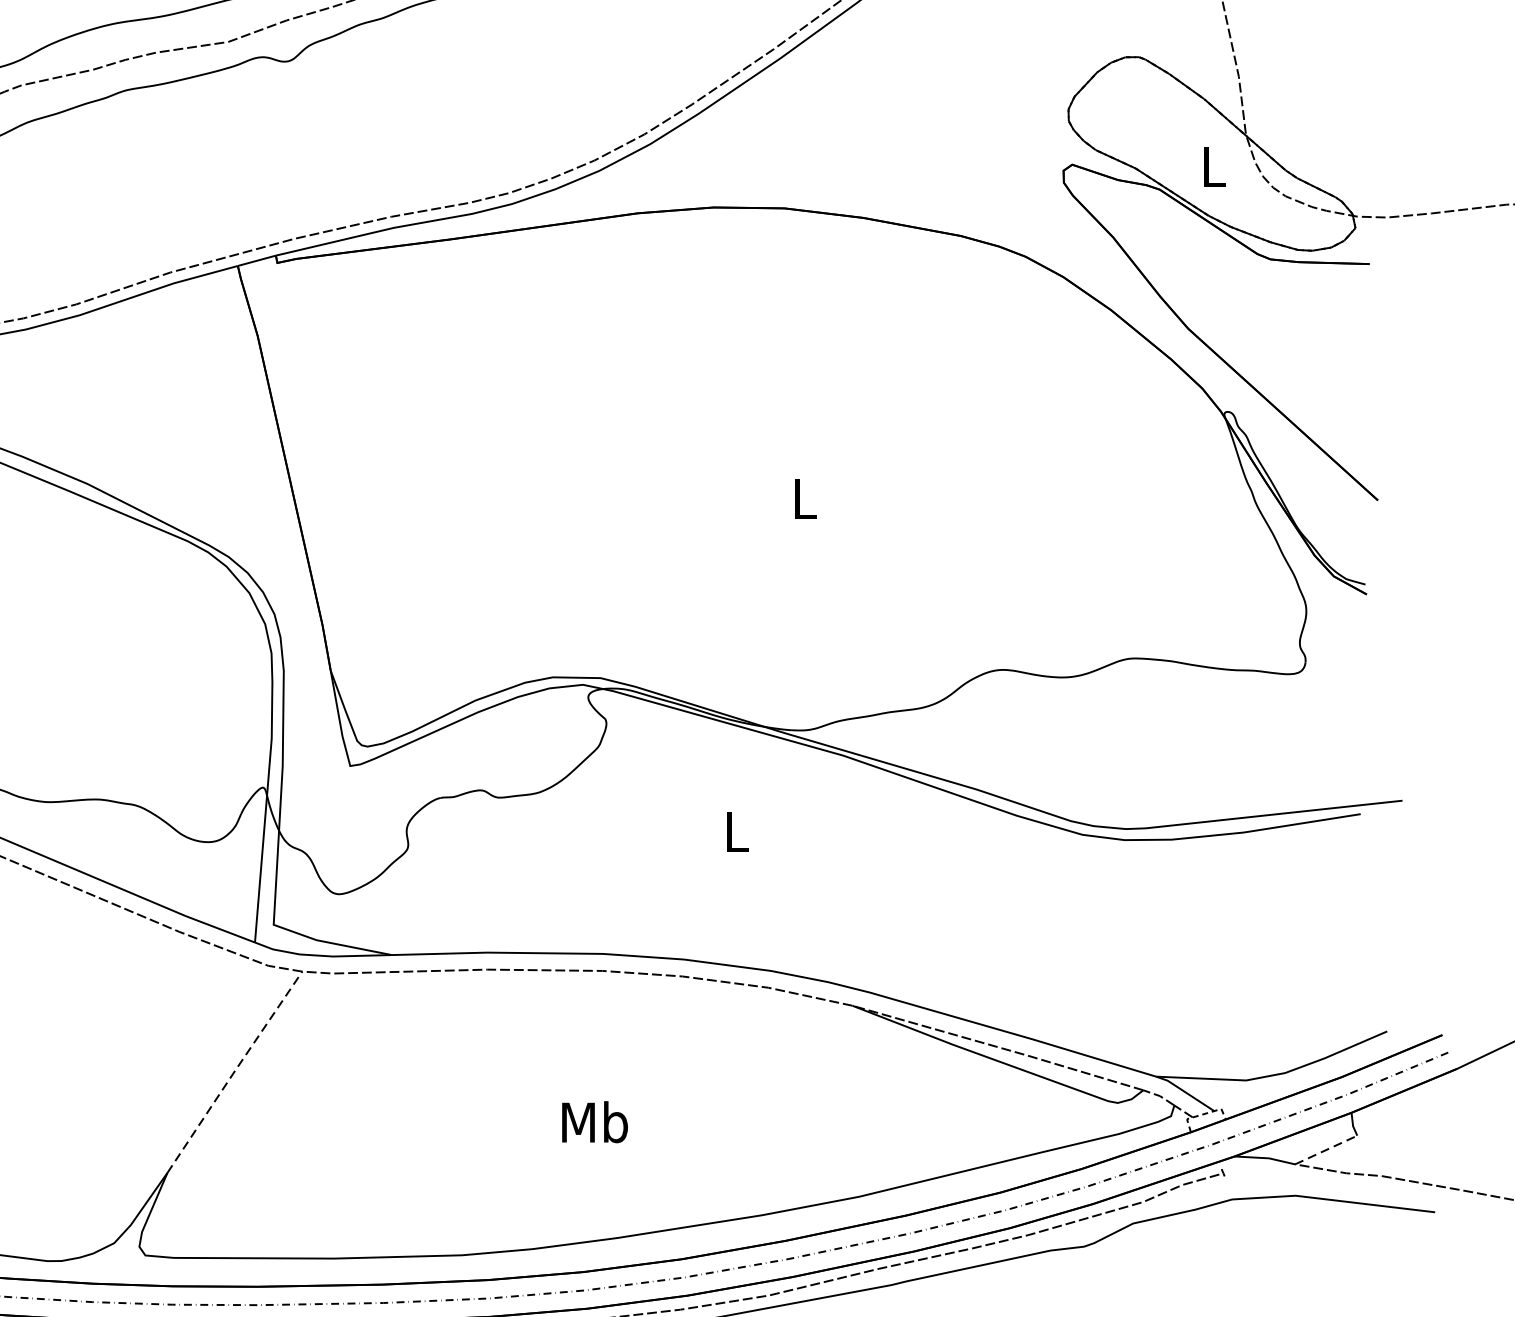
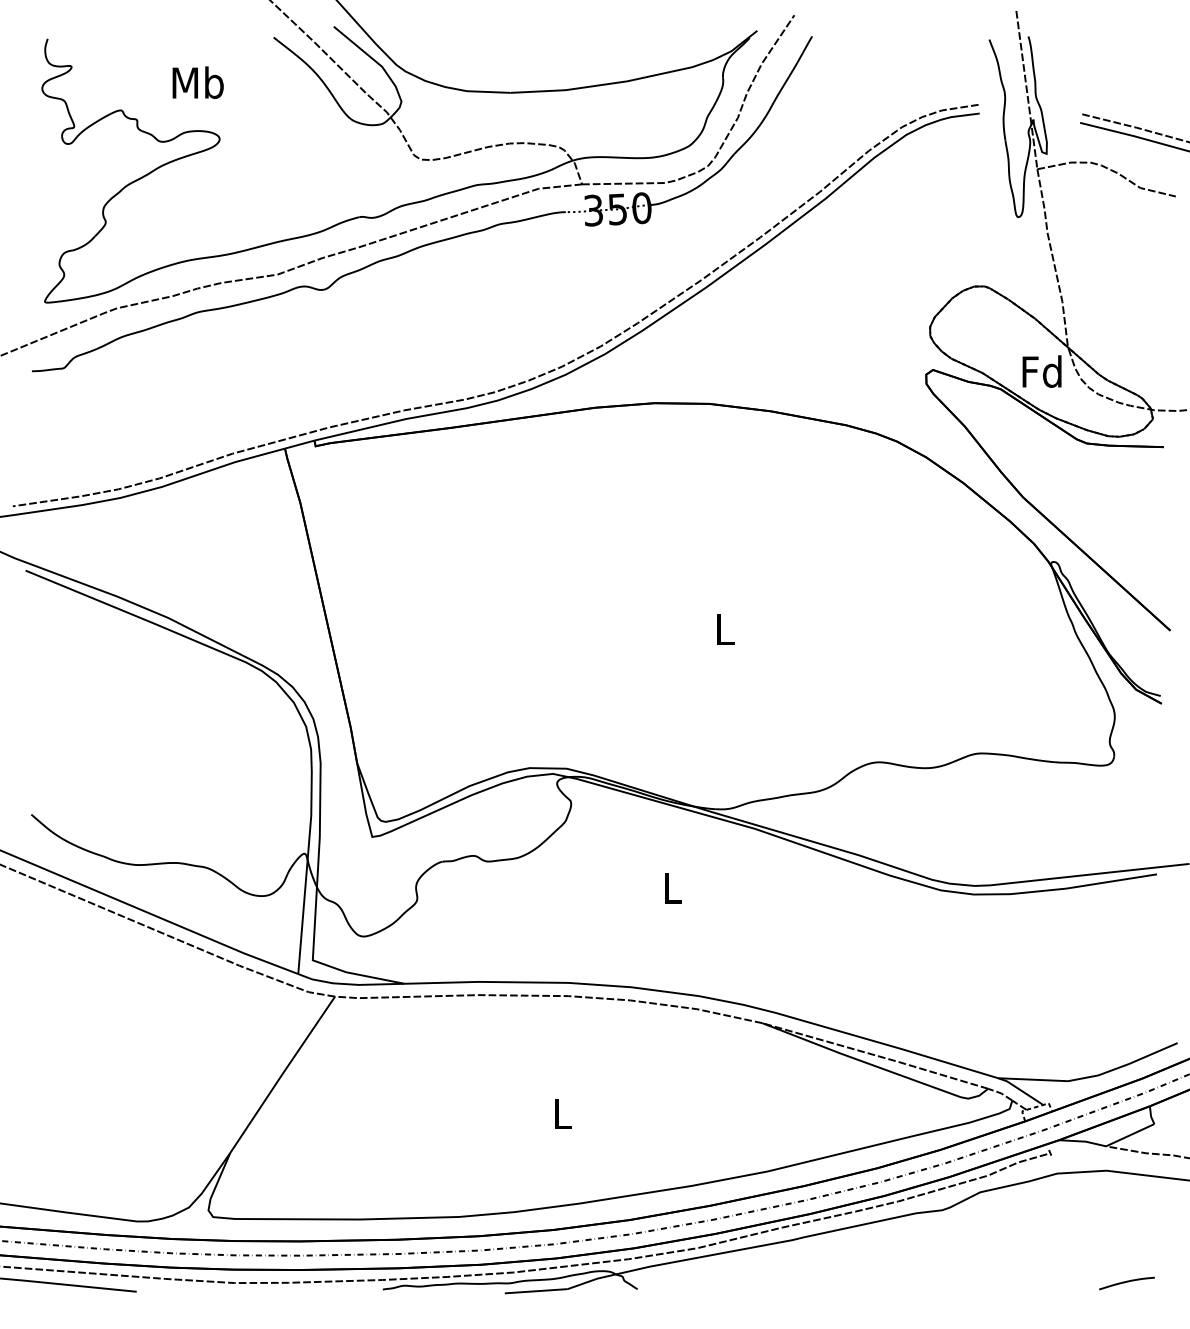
text: (1211, 166) -> (1041, 371), L -> Fd
line: (234, 1071) -> (282, 1074), dashed -> solid
text: (593, 1122) -> (561, 1113), Mb -> L
line: (1326, 1150) -> (1130, 1135), dashed -> solid

